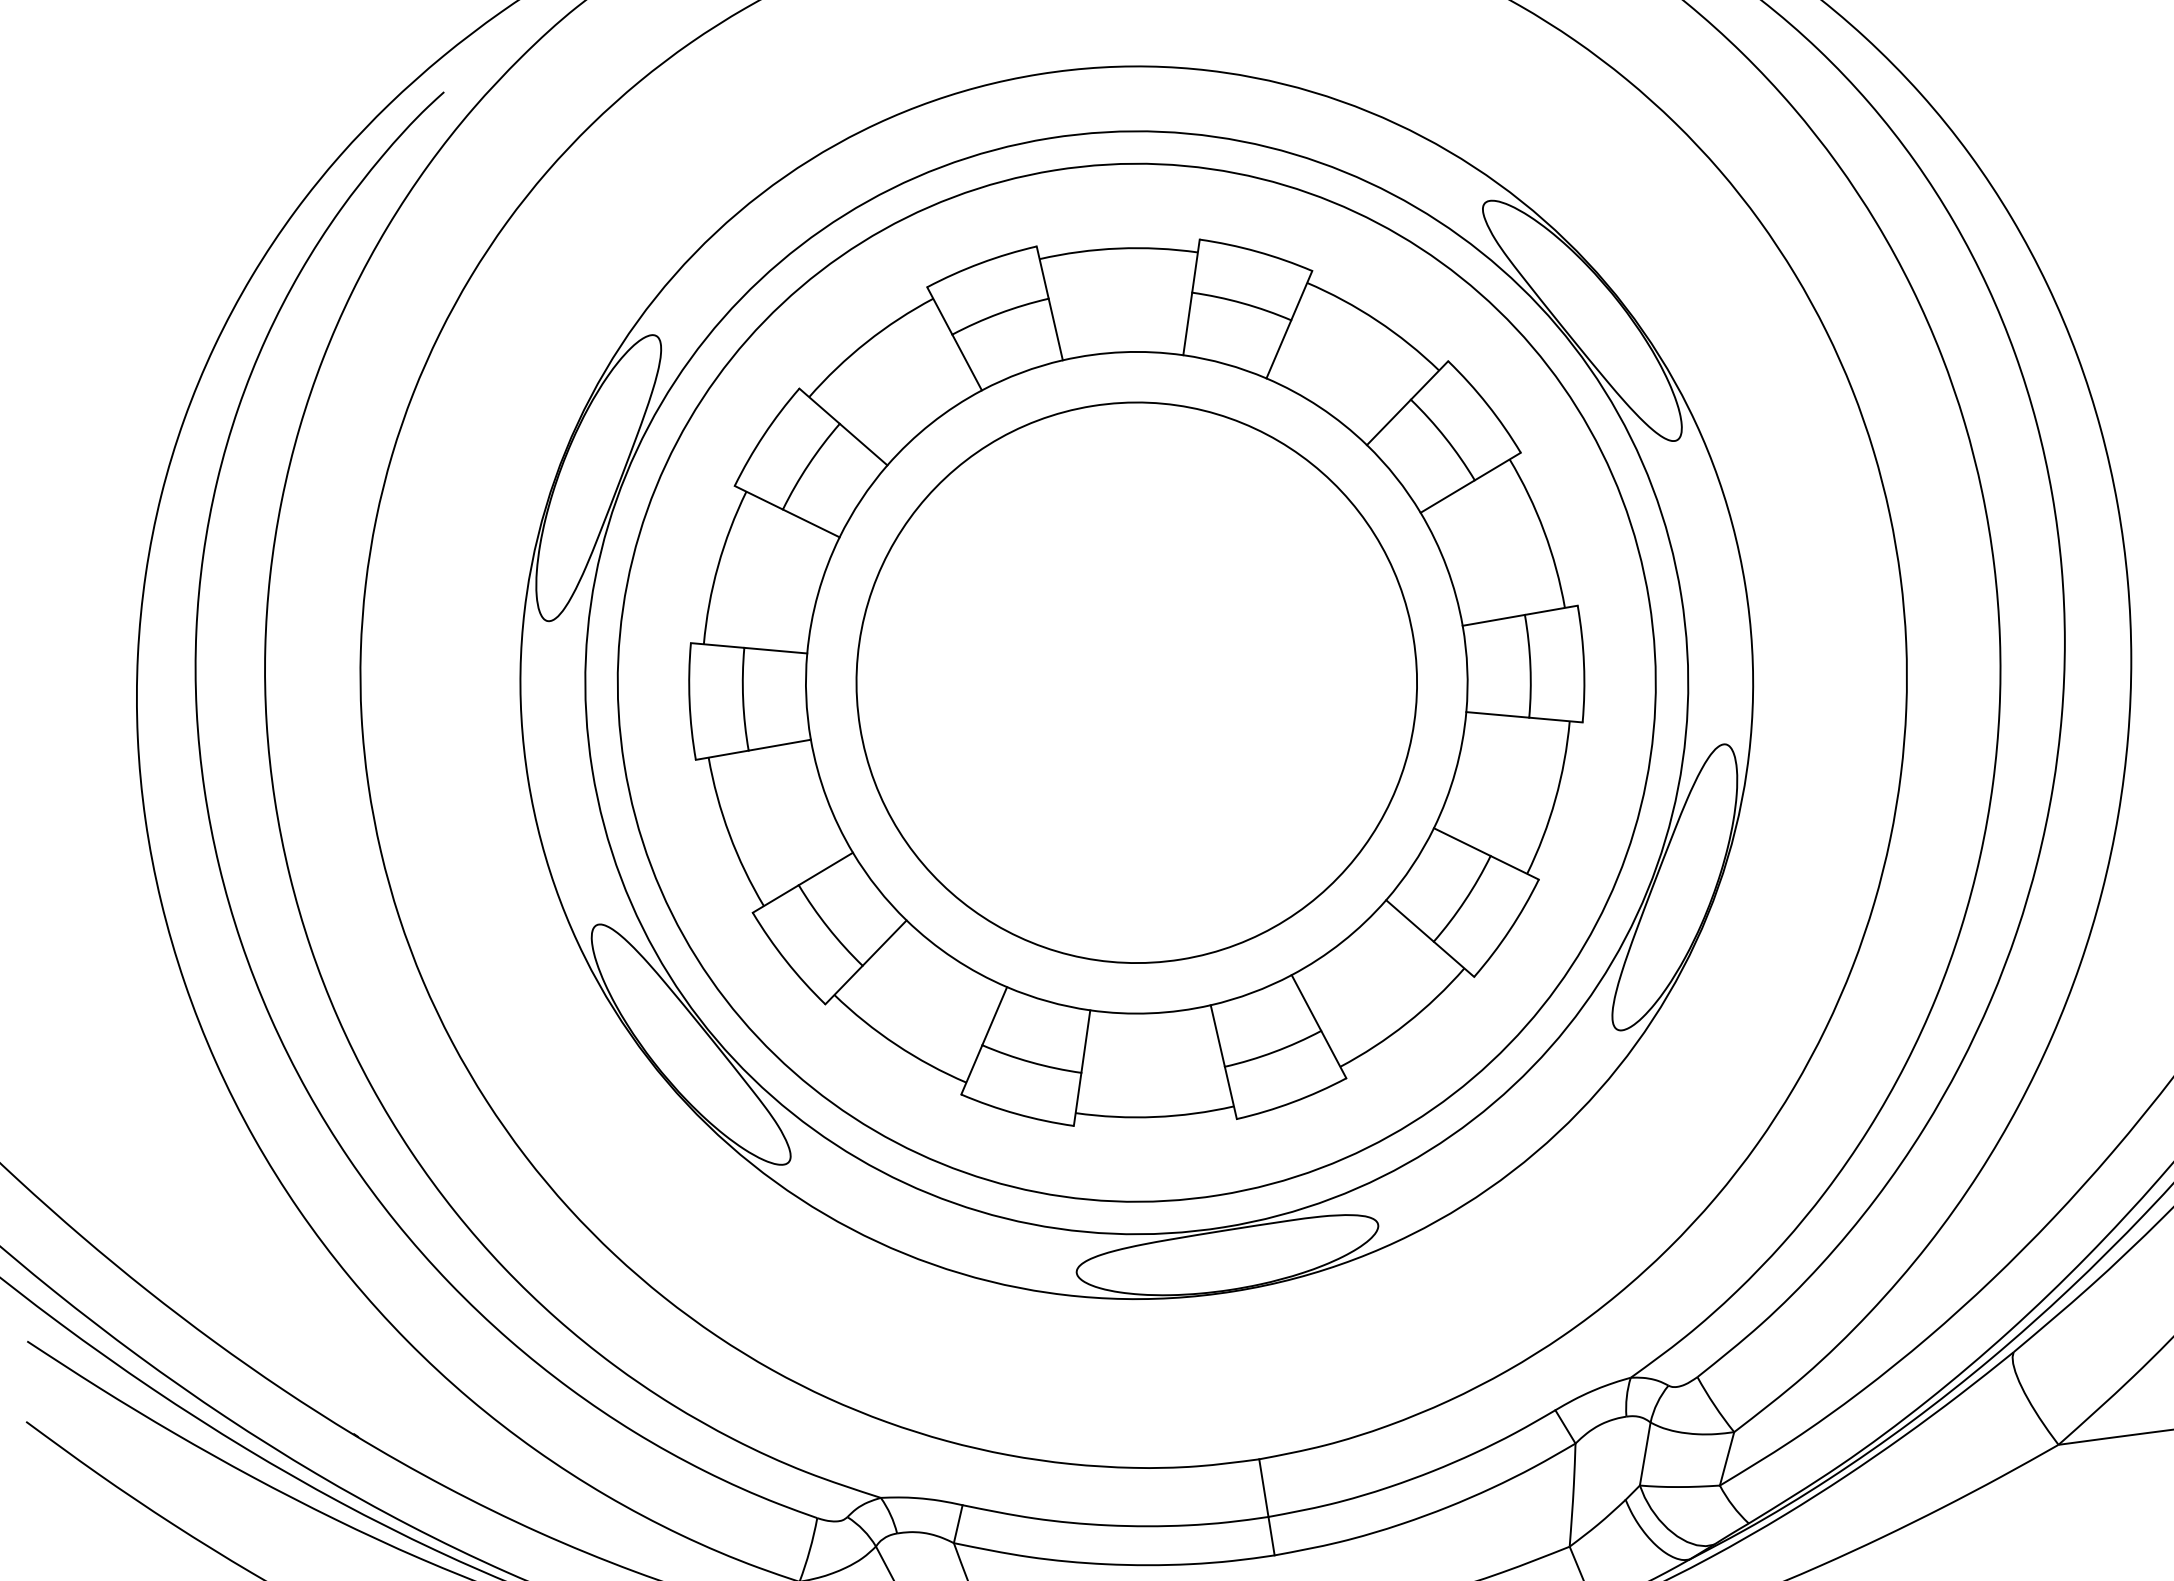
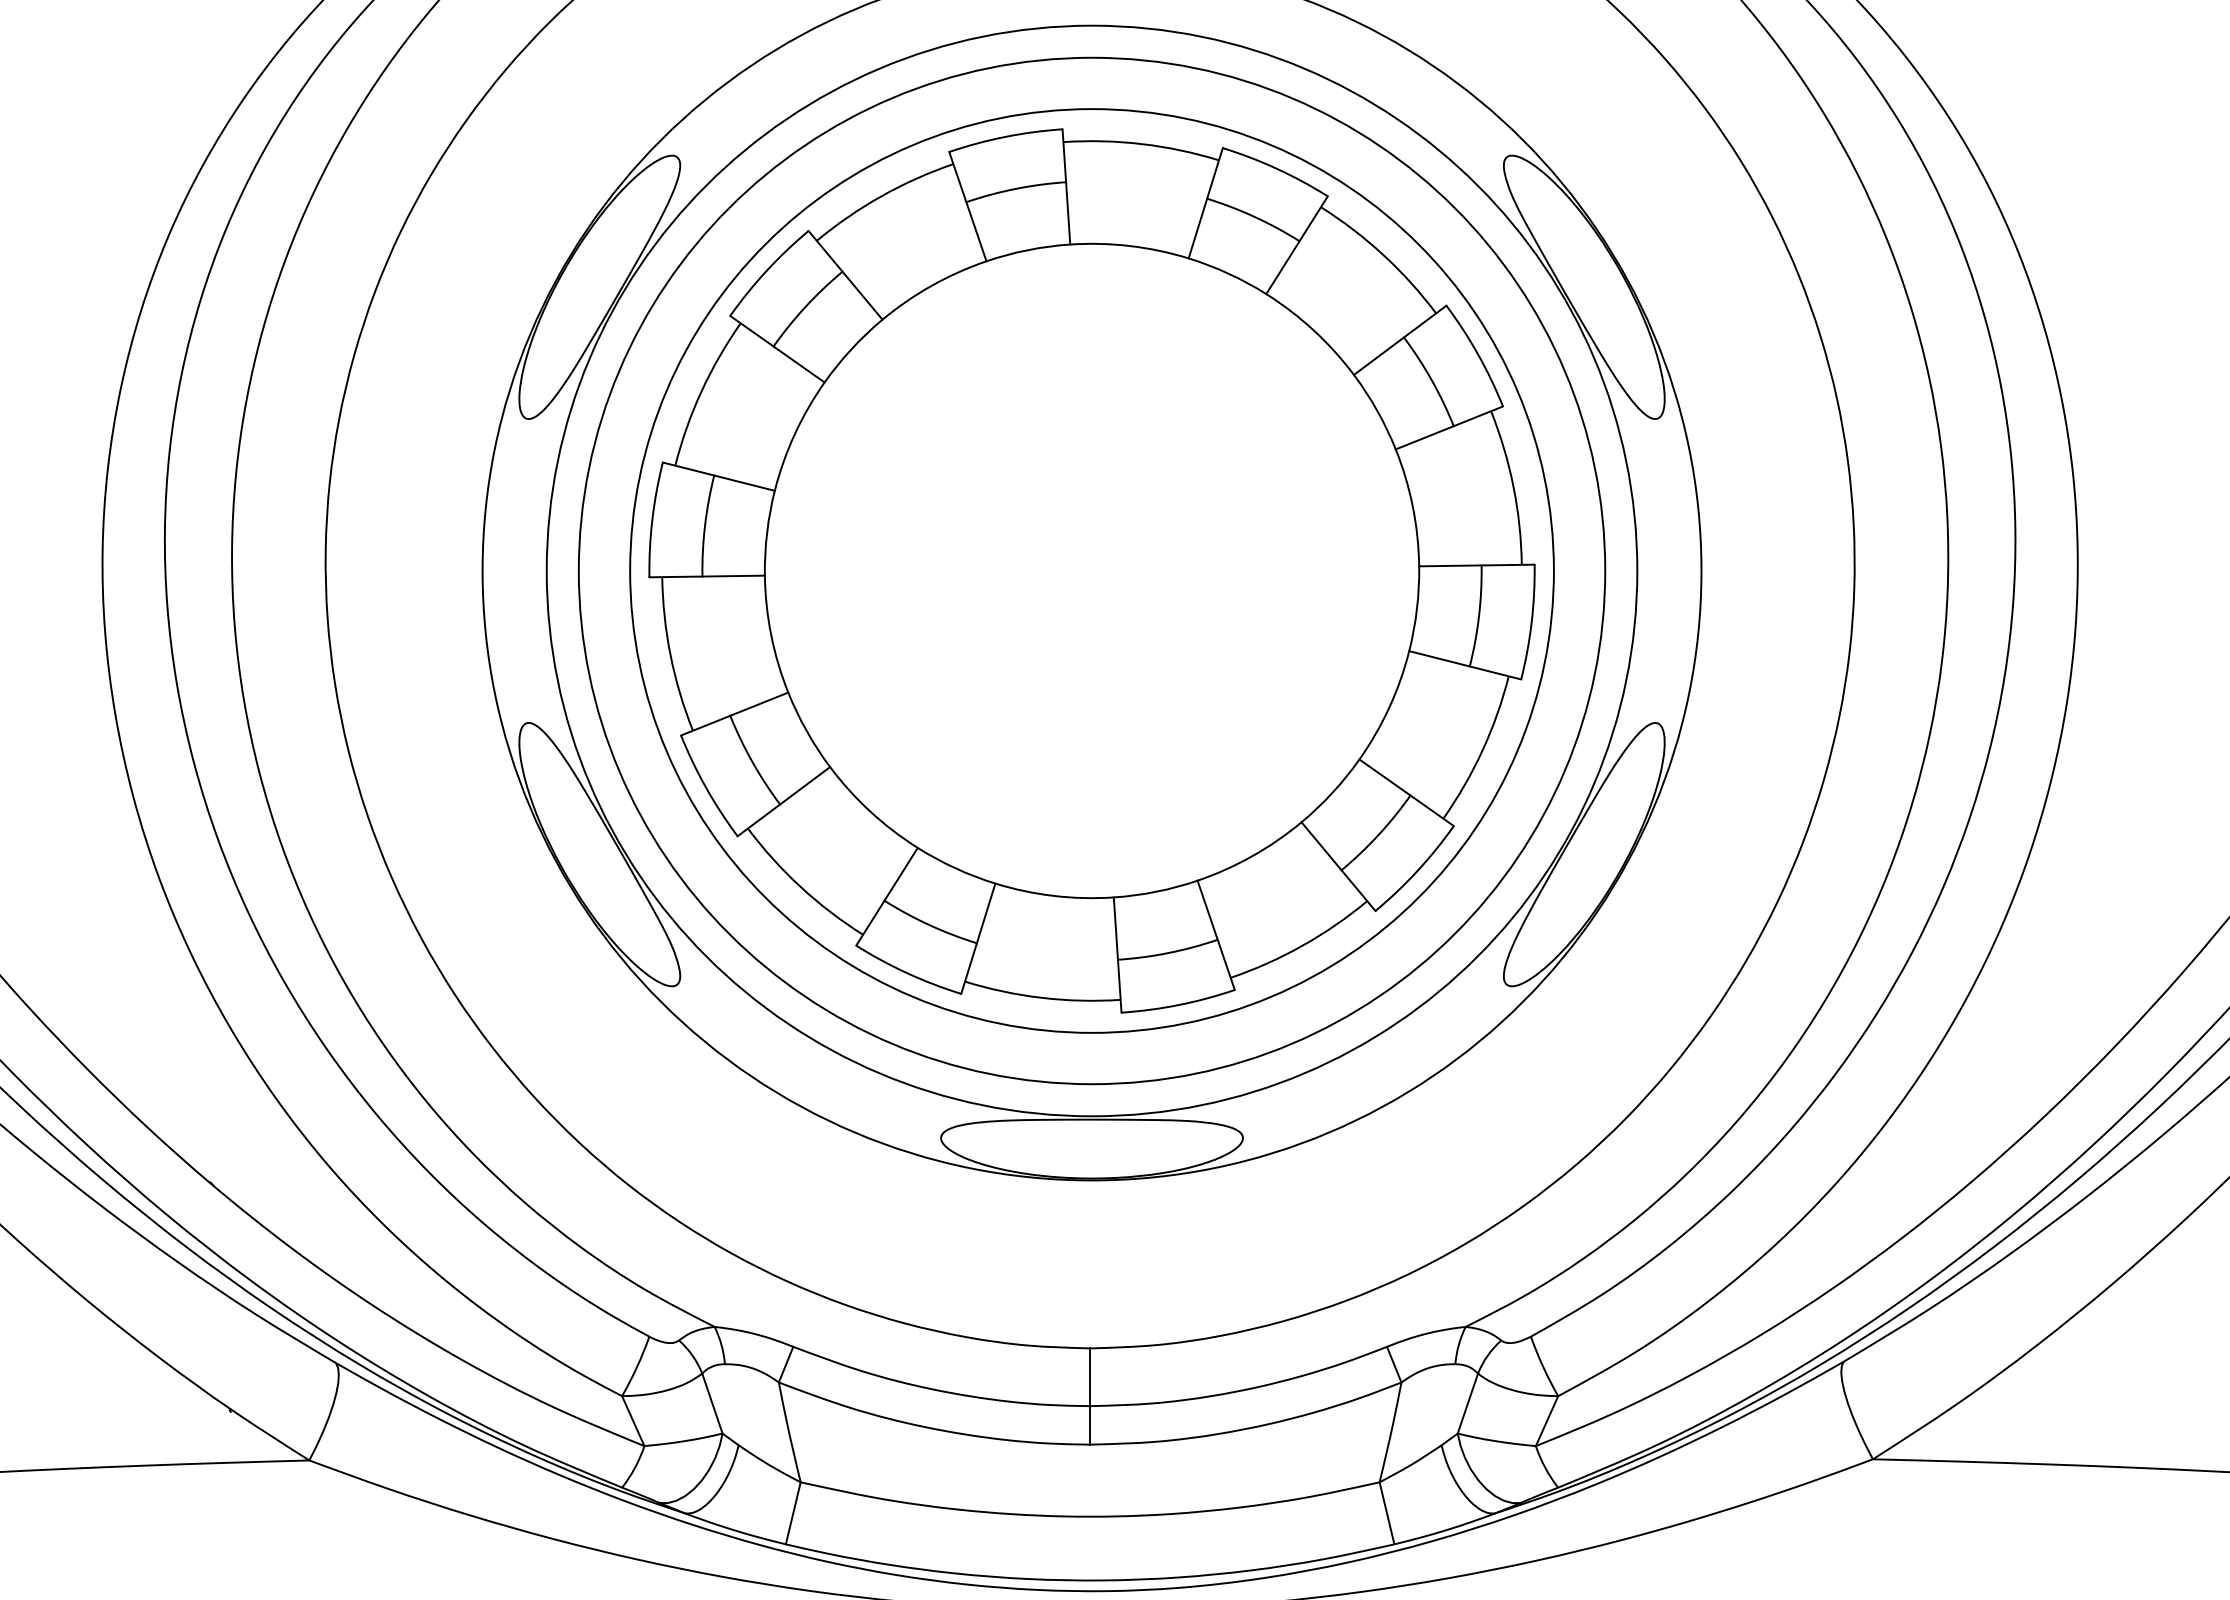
circle: (1136, 682) -> (1091, 570), size x1.67

